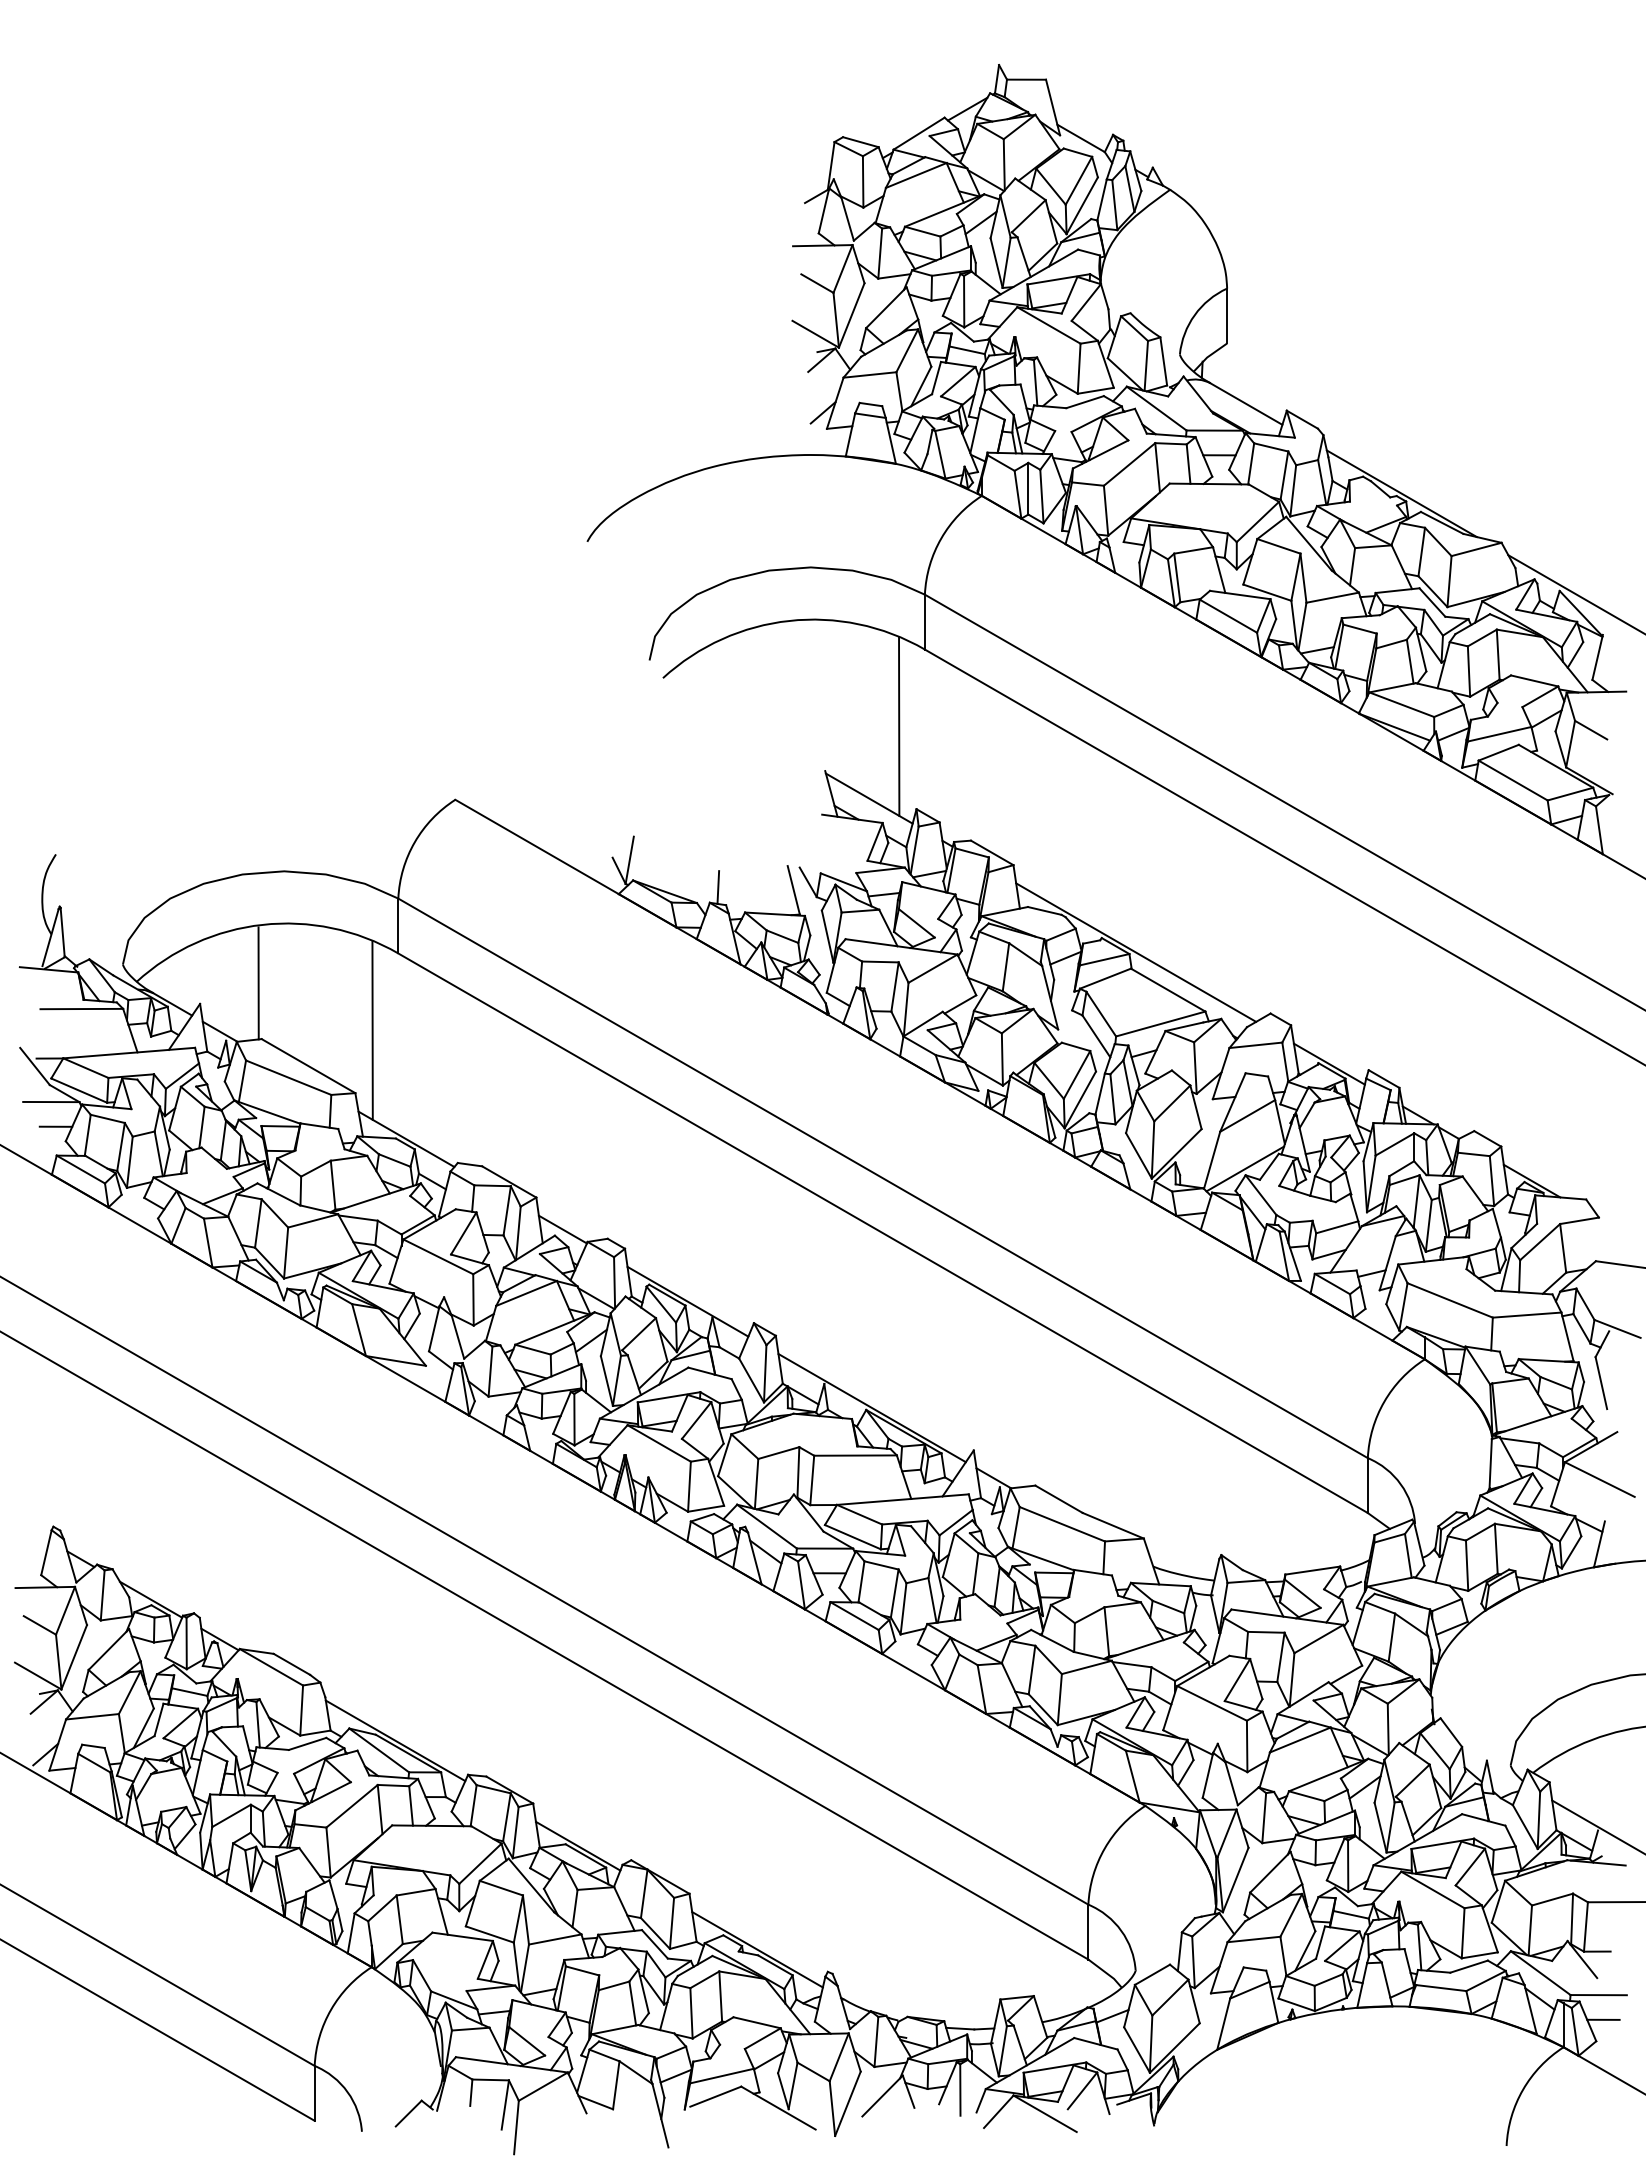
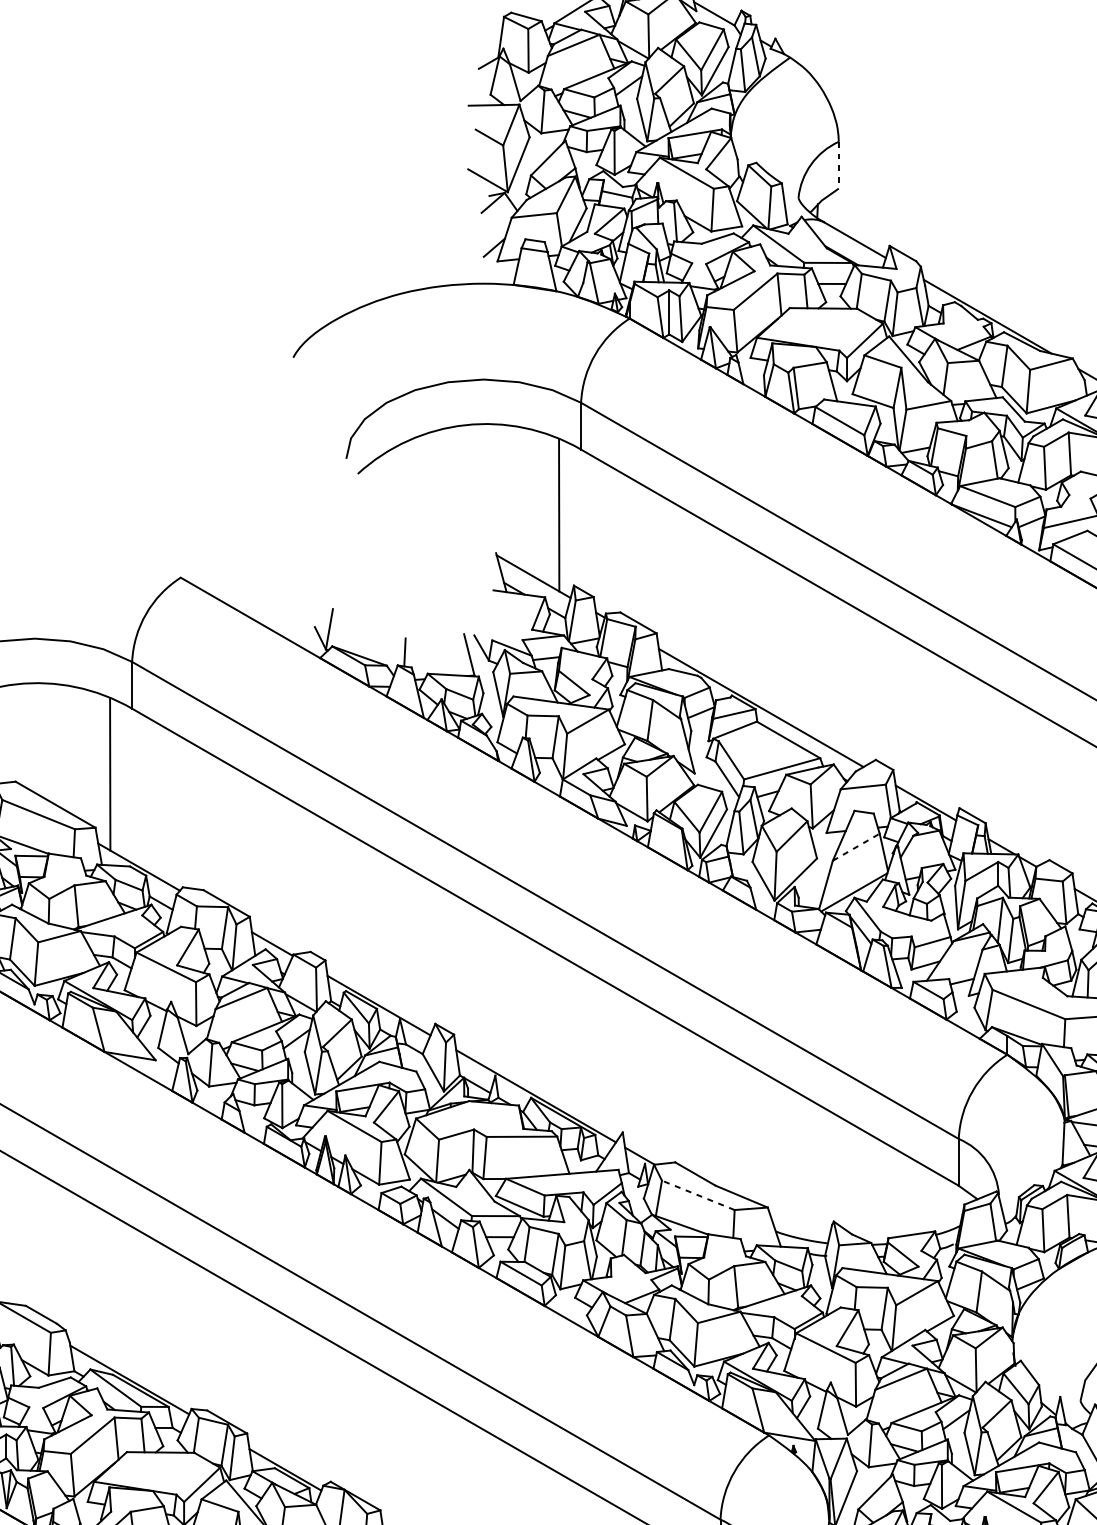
line: (1227, 316) -> (839, 165), solid -> dashed
line: (258, 983) -> (12, 734), removed
line: (1247, 1115) -> (856, 846), solid -> dashed
line: (1062, 1524) -> (698, 1195), solid -> dashed

